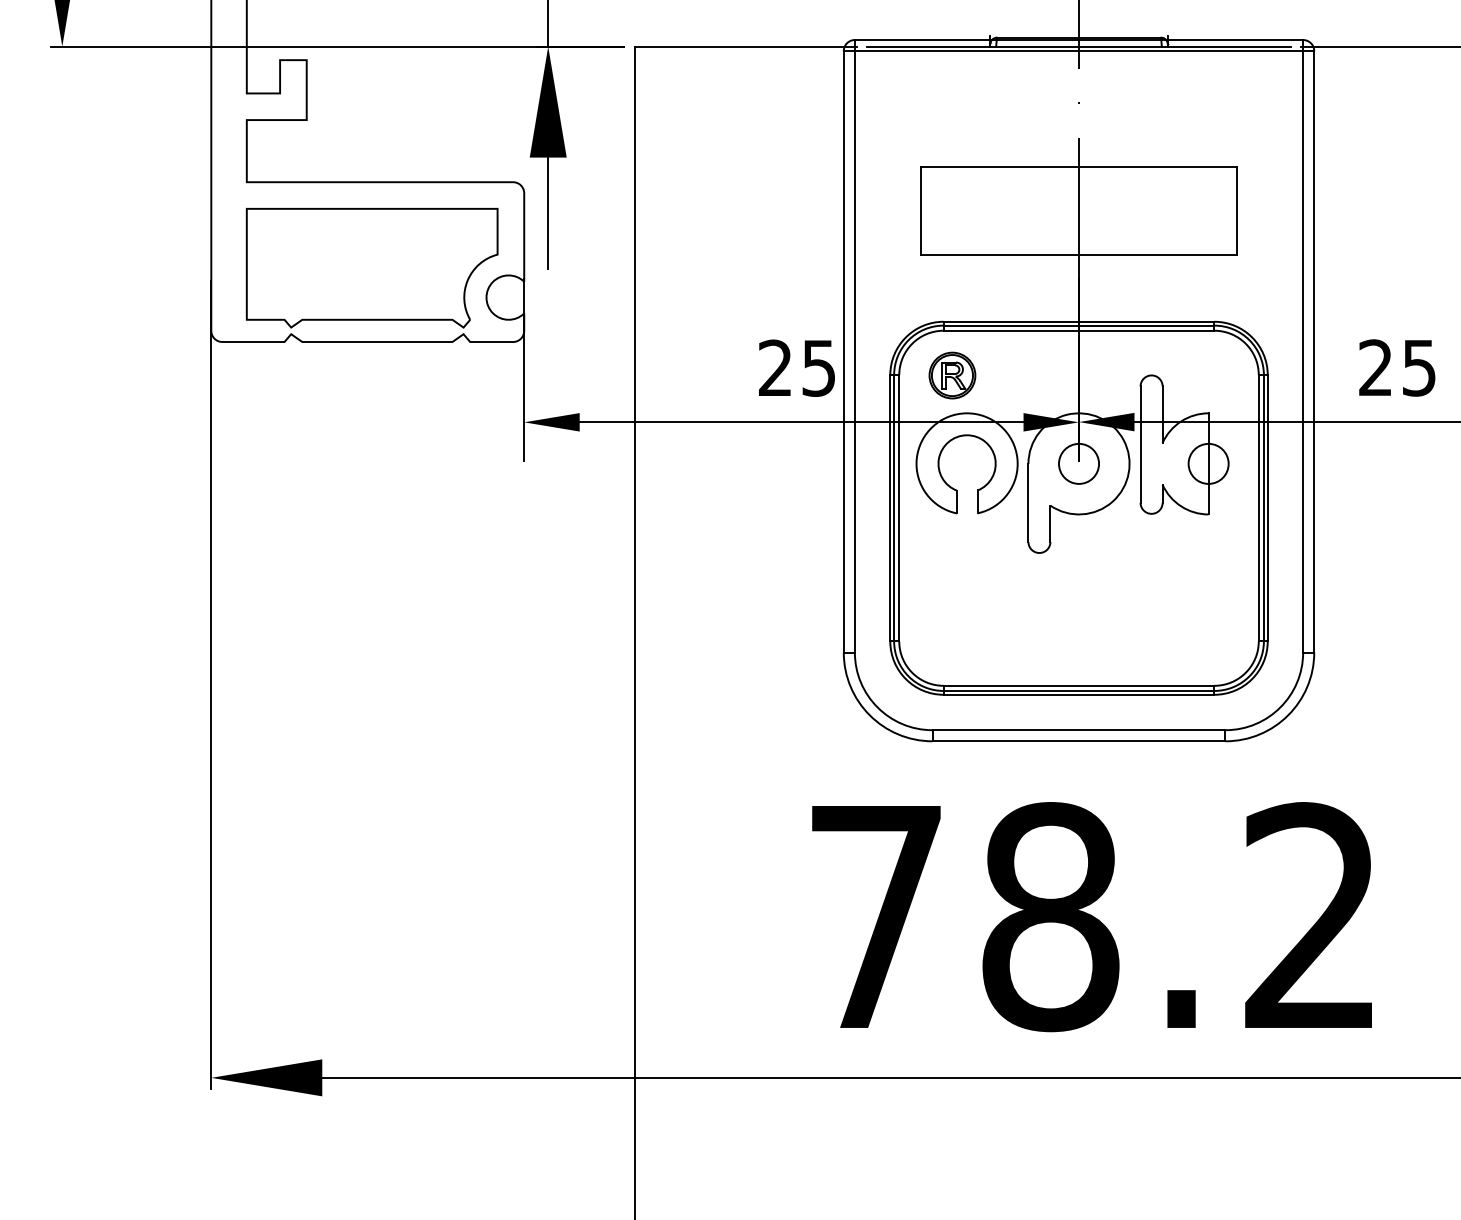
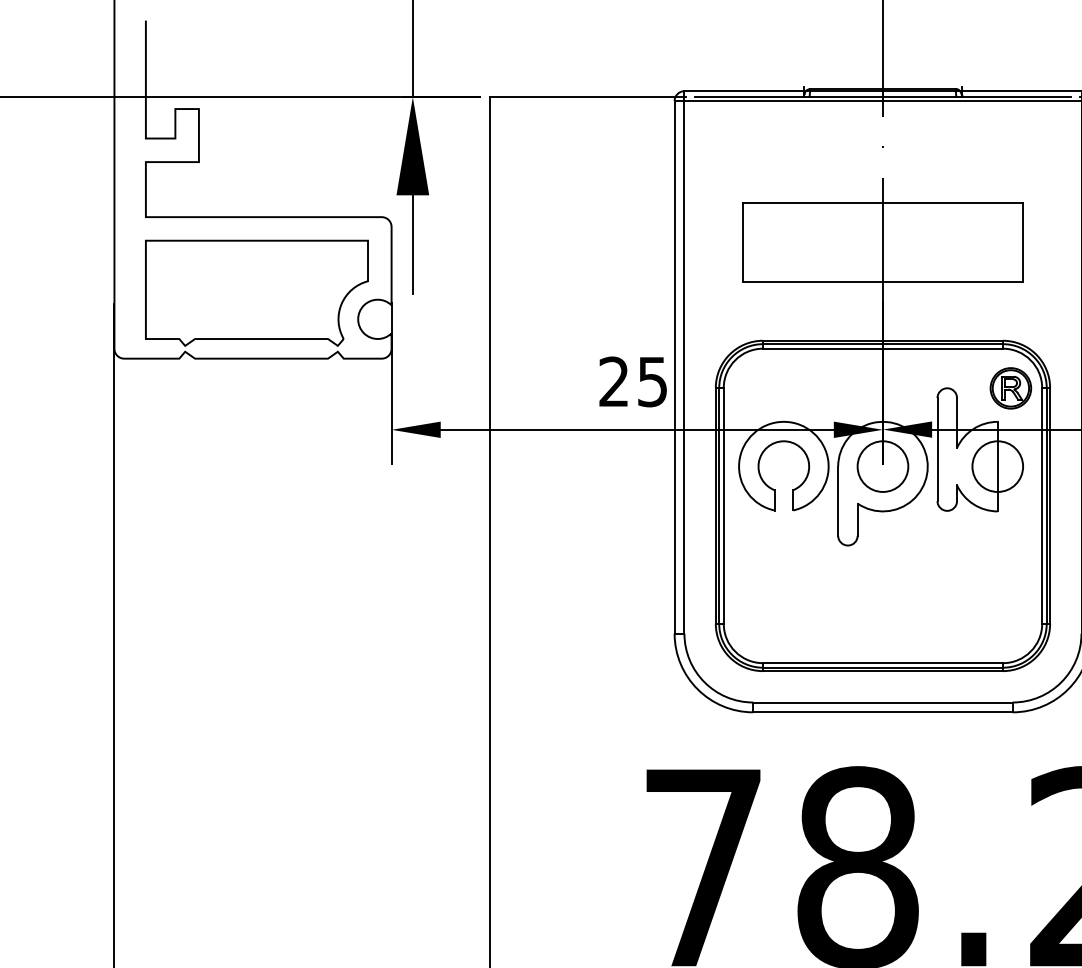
part: (952, 375) -> (1010, 388), moved
circle: (1078, 463) -> (882, 466), size x1.43
circle: (1208, 463) -> (997, 466), size x1.43

